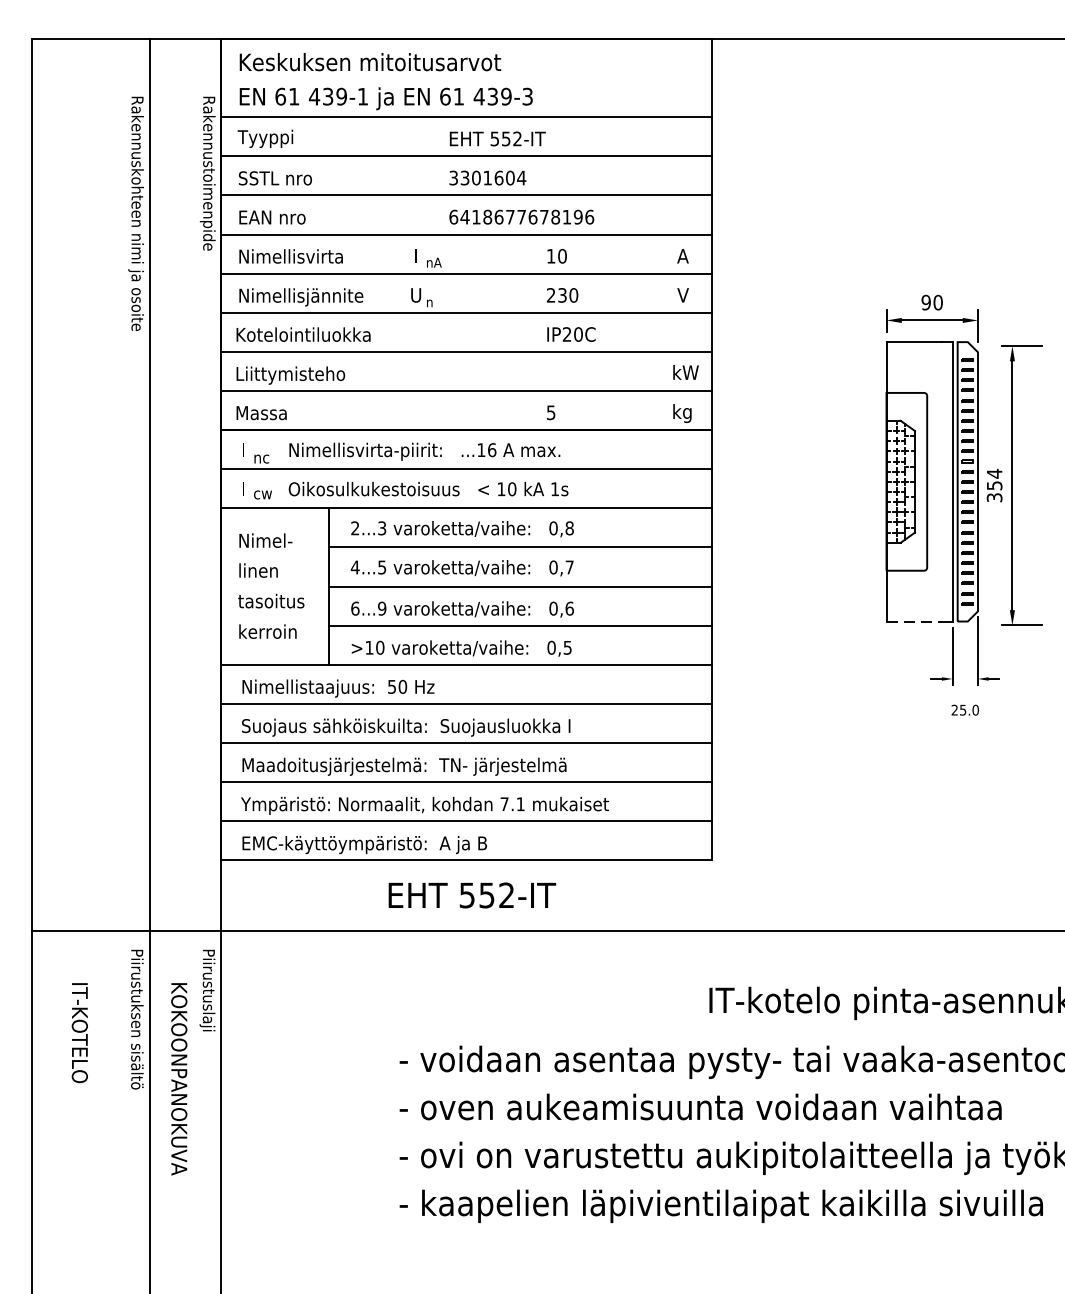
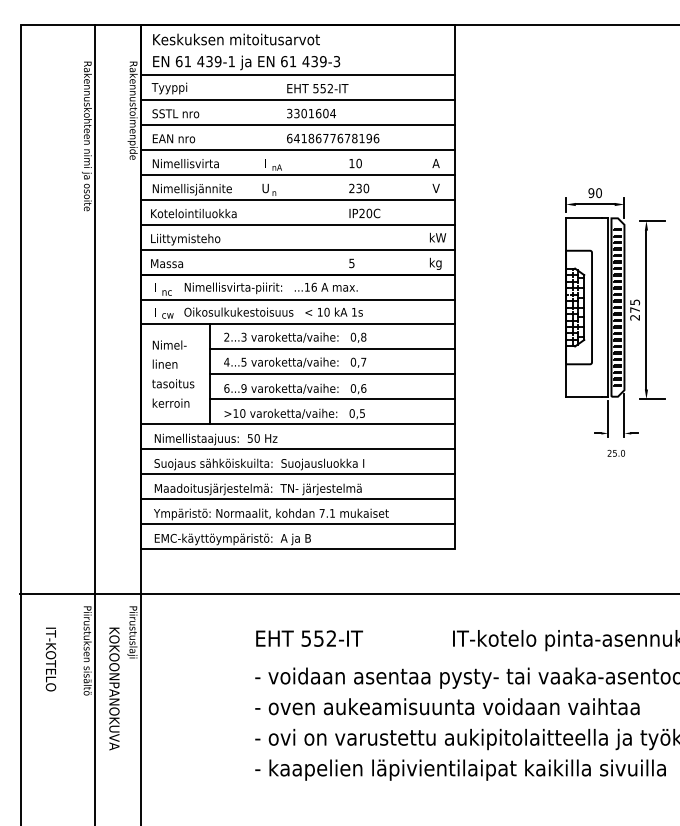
text: (995, 484) -> (635, 309), 354 -> 275
line: (913, 621) -> (583, 396), dashed -> solid
text: (472, 895) -> (309, 638), moved

